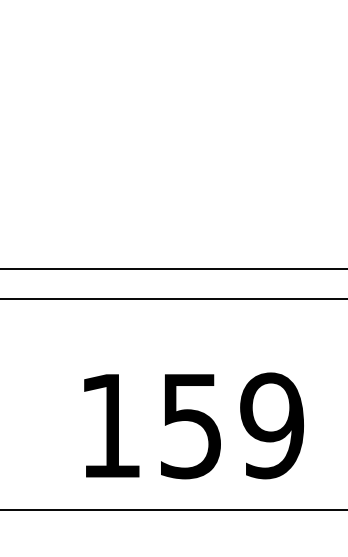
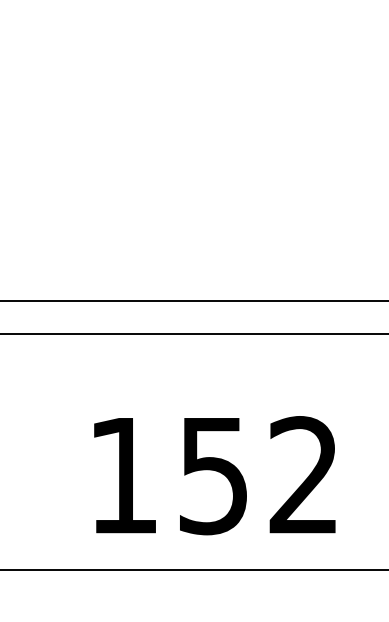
text: (271, 425) -> (303, 475), 159 -> 152

